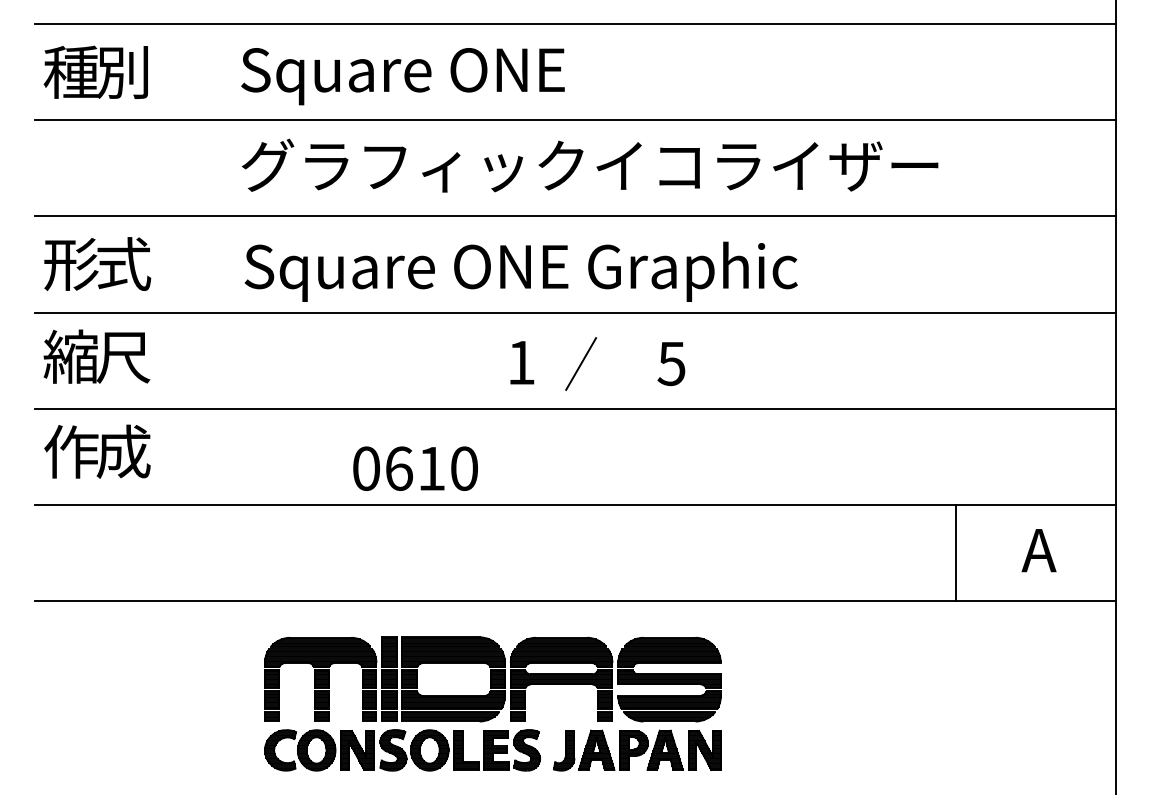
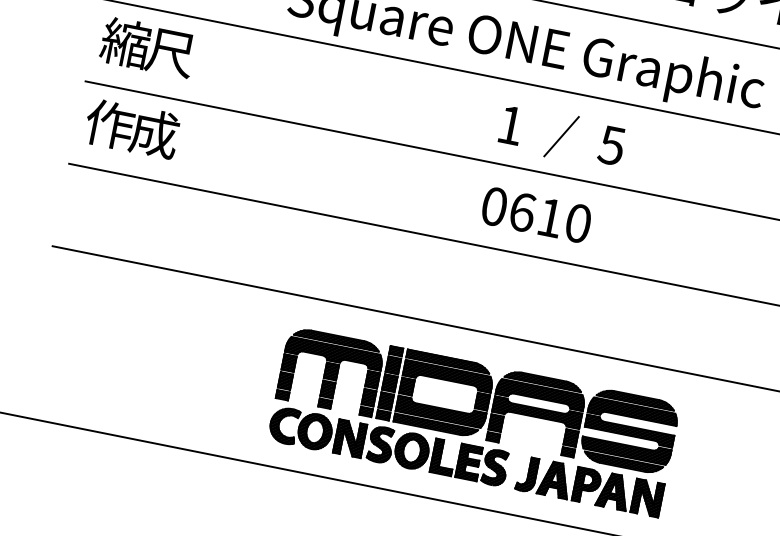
text: (671, 364) -> (611, 146), moved
text: (415, 468) -> (536, 214), moved
part: (492, 703) -> (473, 421), moved

